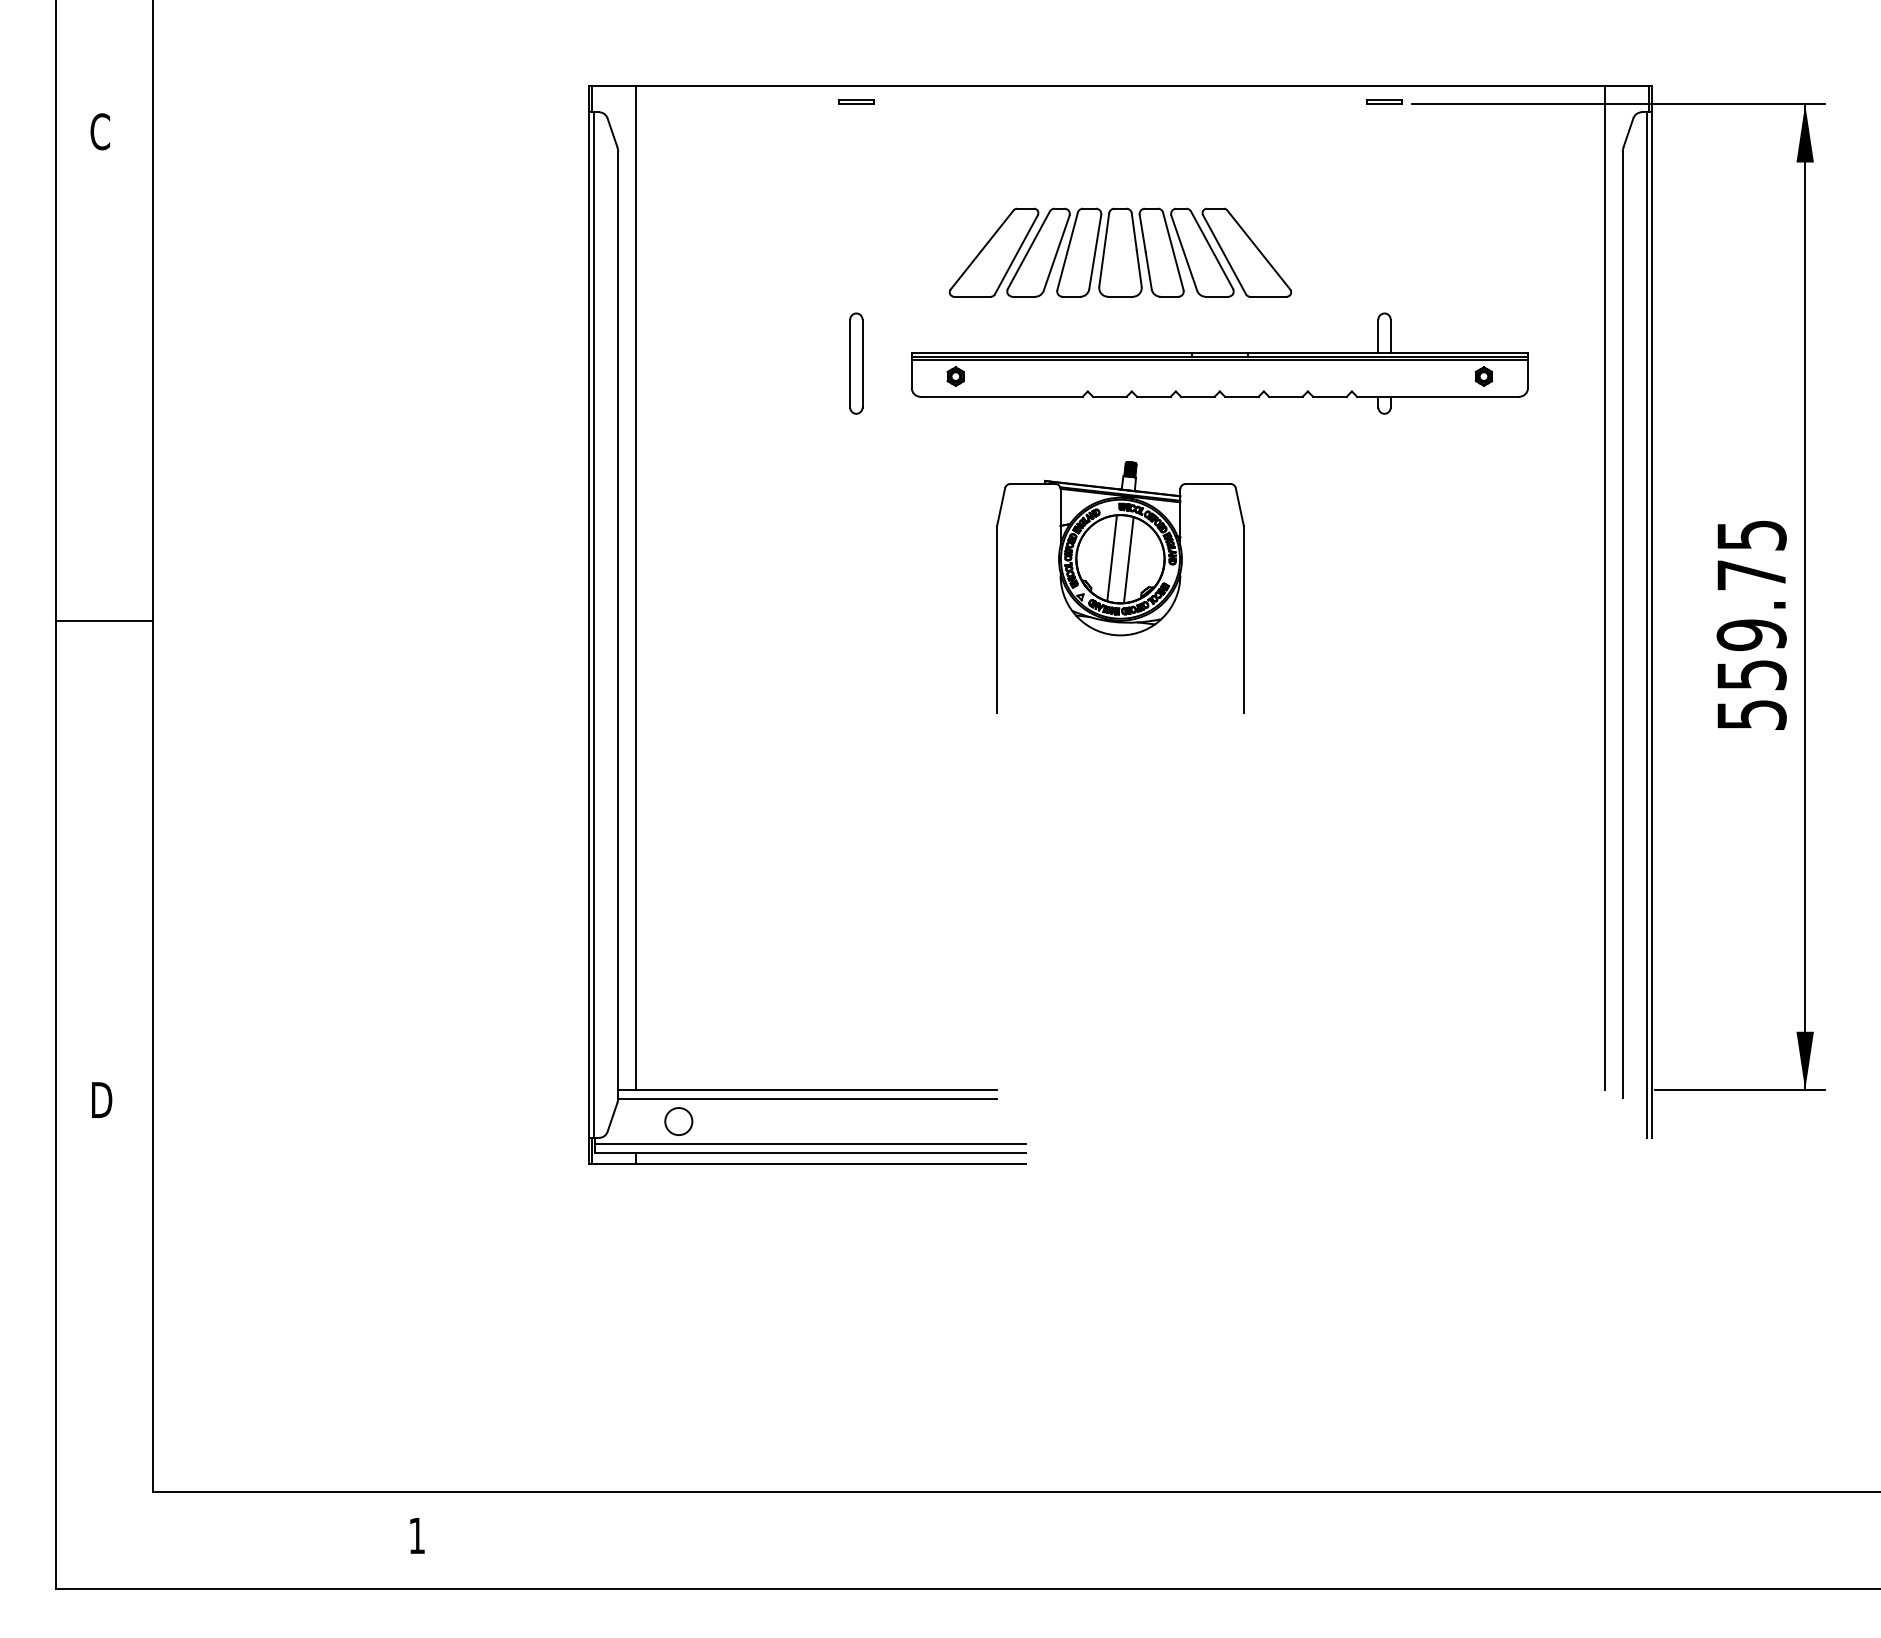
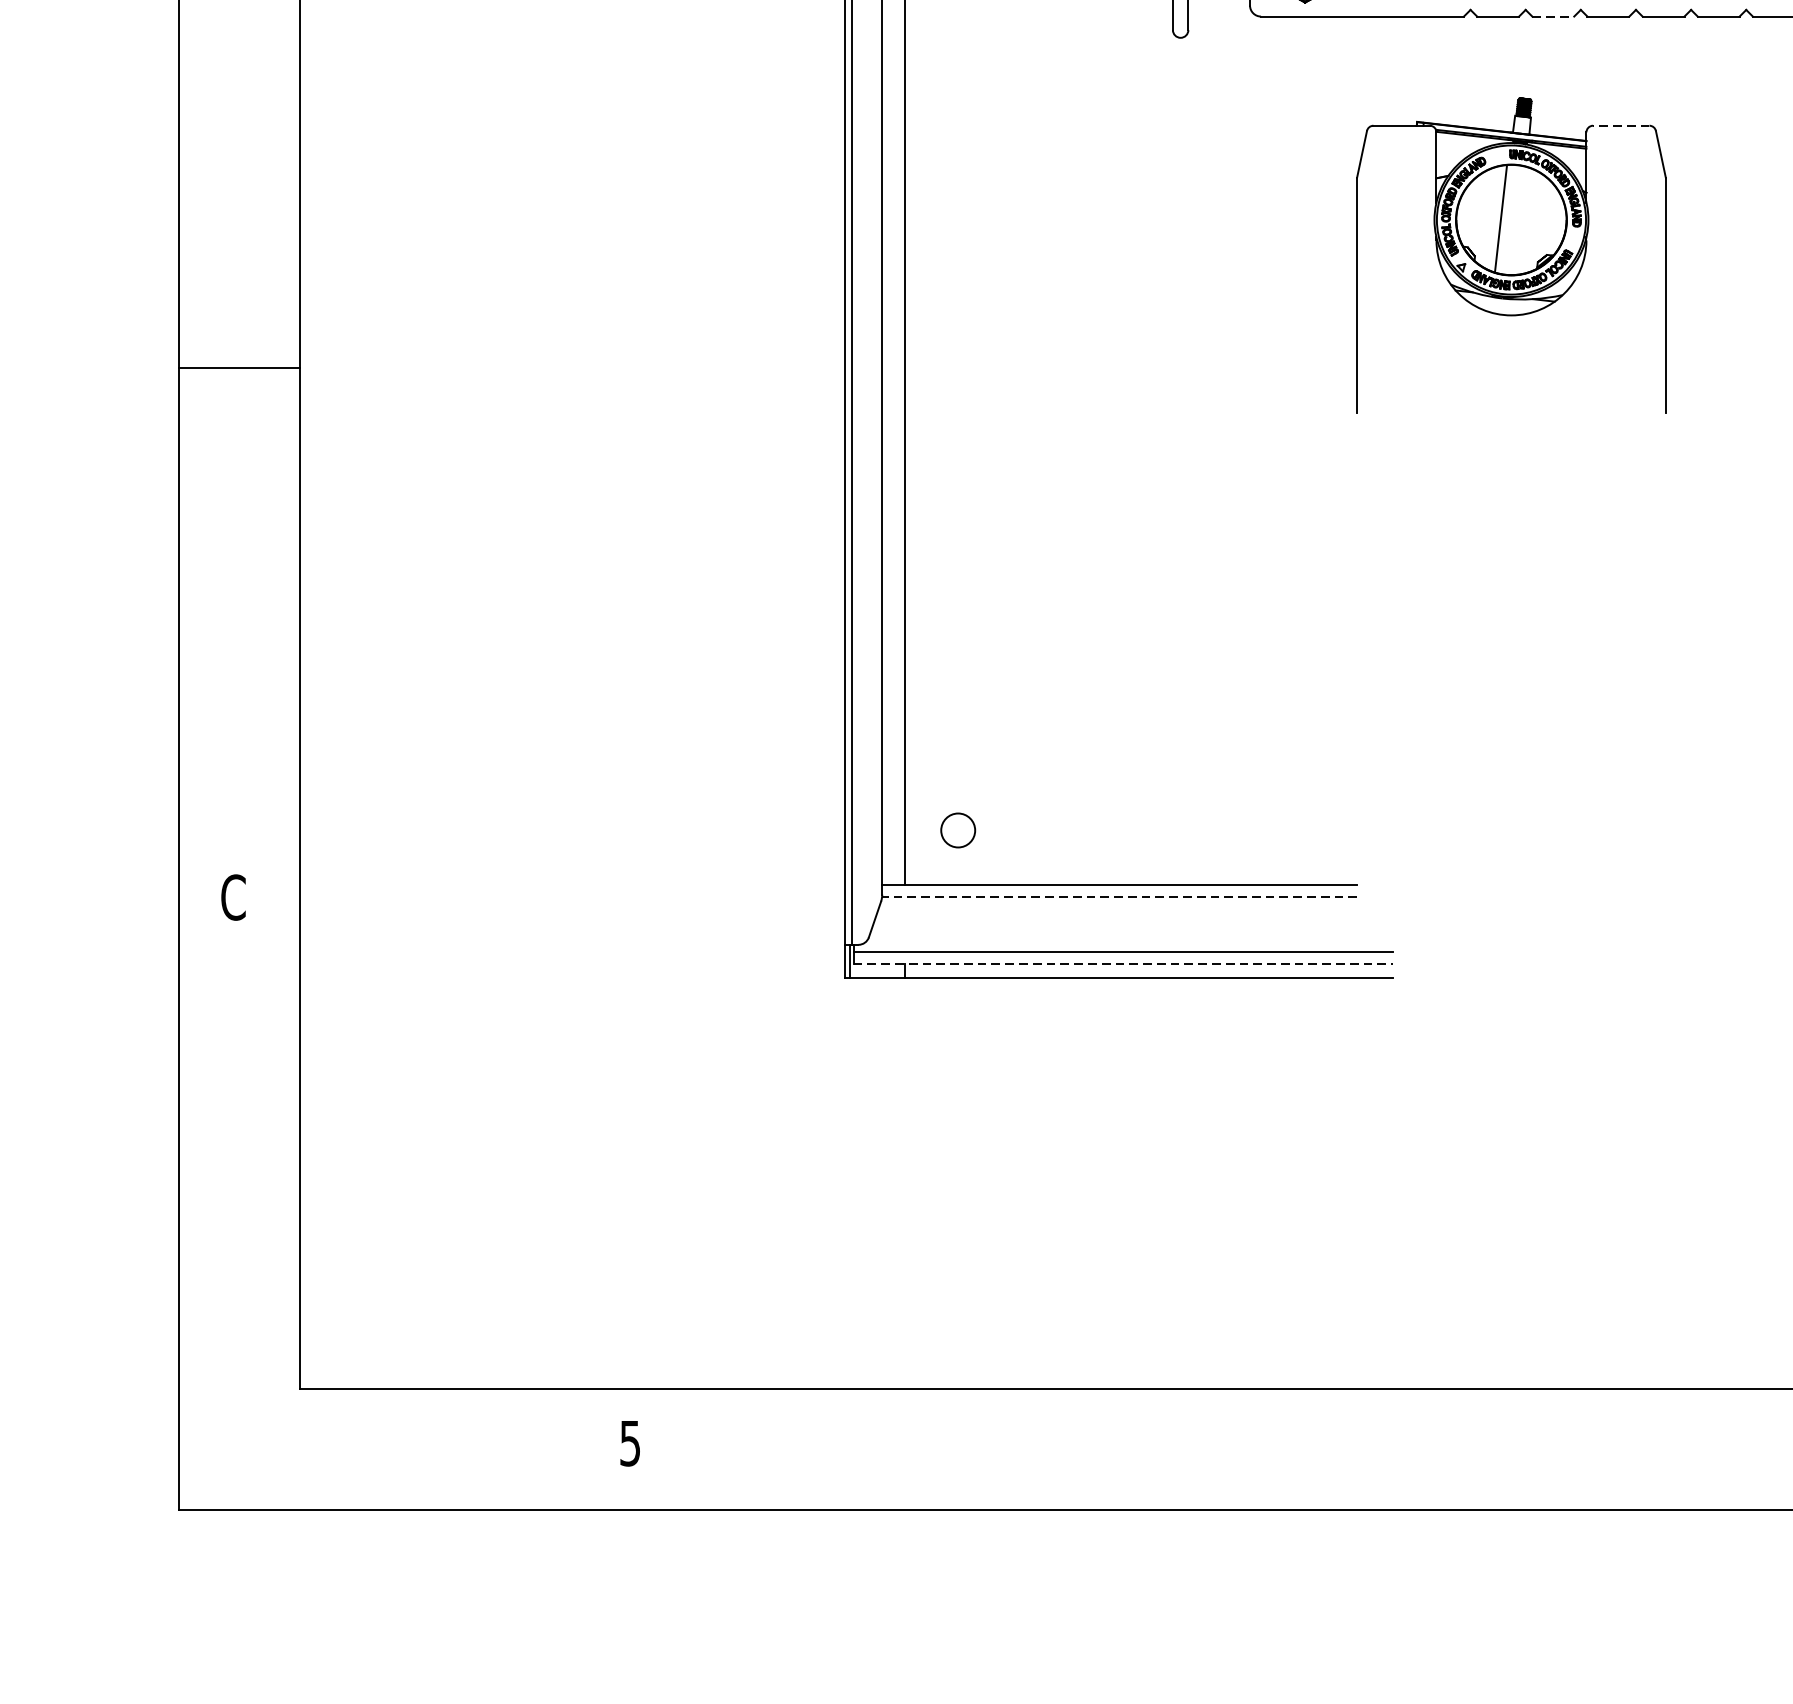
line: (1153, 396) -> (1552, 16), solid -> dashed
line: (1208, 483) -> (1621, 125), solid -> dashed
line: (1128, 560) -> (1521, 221), removed
line: (104, 620) -> (238, 368), moved
text: (101, 1099) -> (234, 896), D -> C
line: (807, 1099) -> (1119, 896), solid -> dashed
circle: (678, 1121) -> (957, 830), moved
line: (811, 1153) -> (1124, 964), solid -> dashed
text: (416, 1536) -> (629, 1444), 1 -> 5

